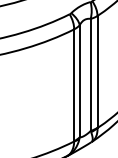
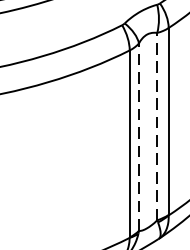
line: (90, 74) -> (156, 125), solid -> dashed
line: (79, 80) -> (138, 135), solid -> dashed

